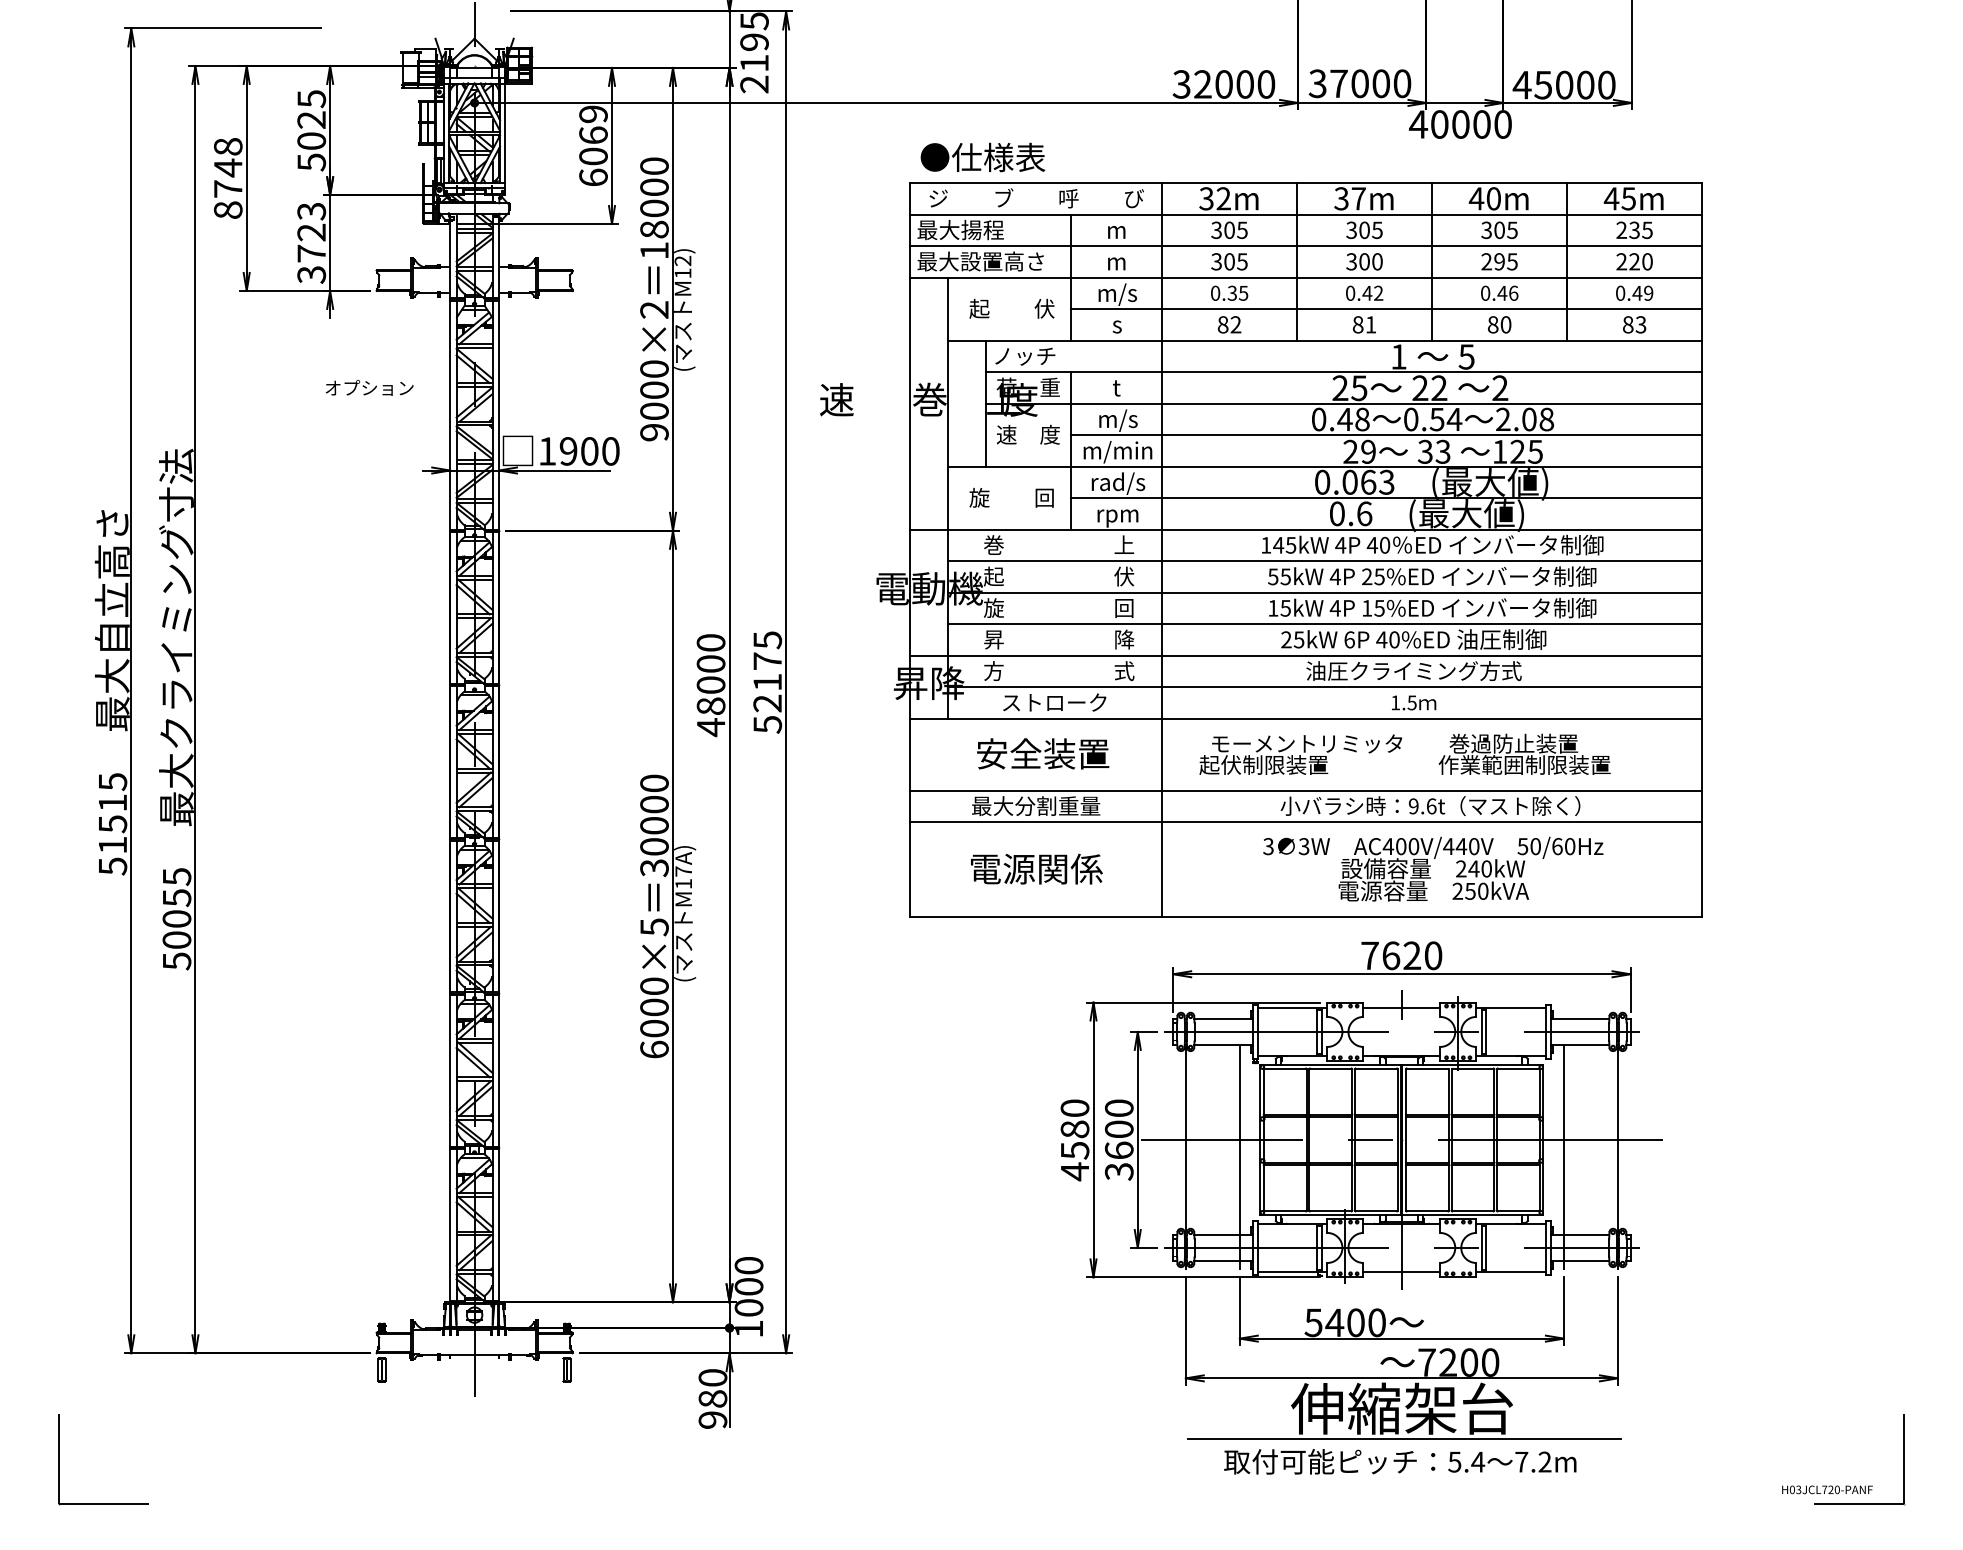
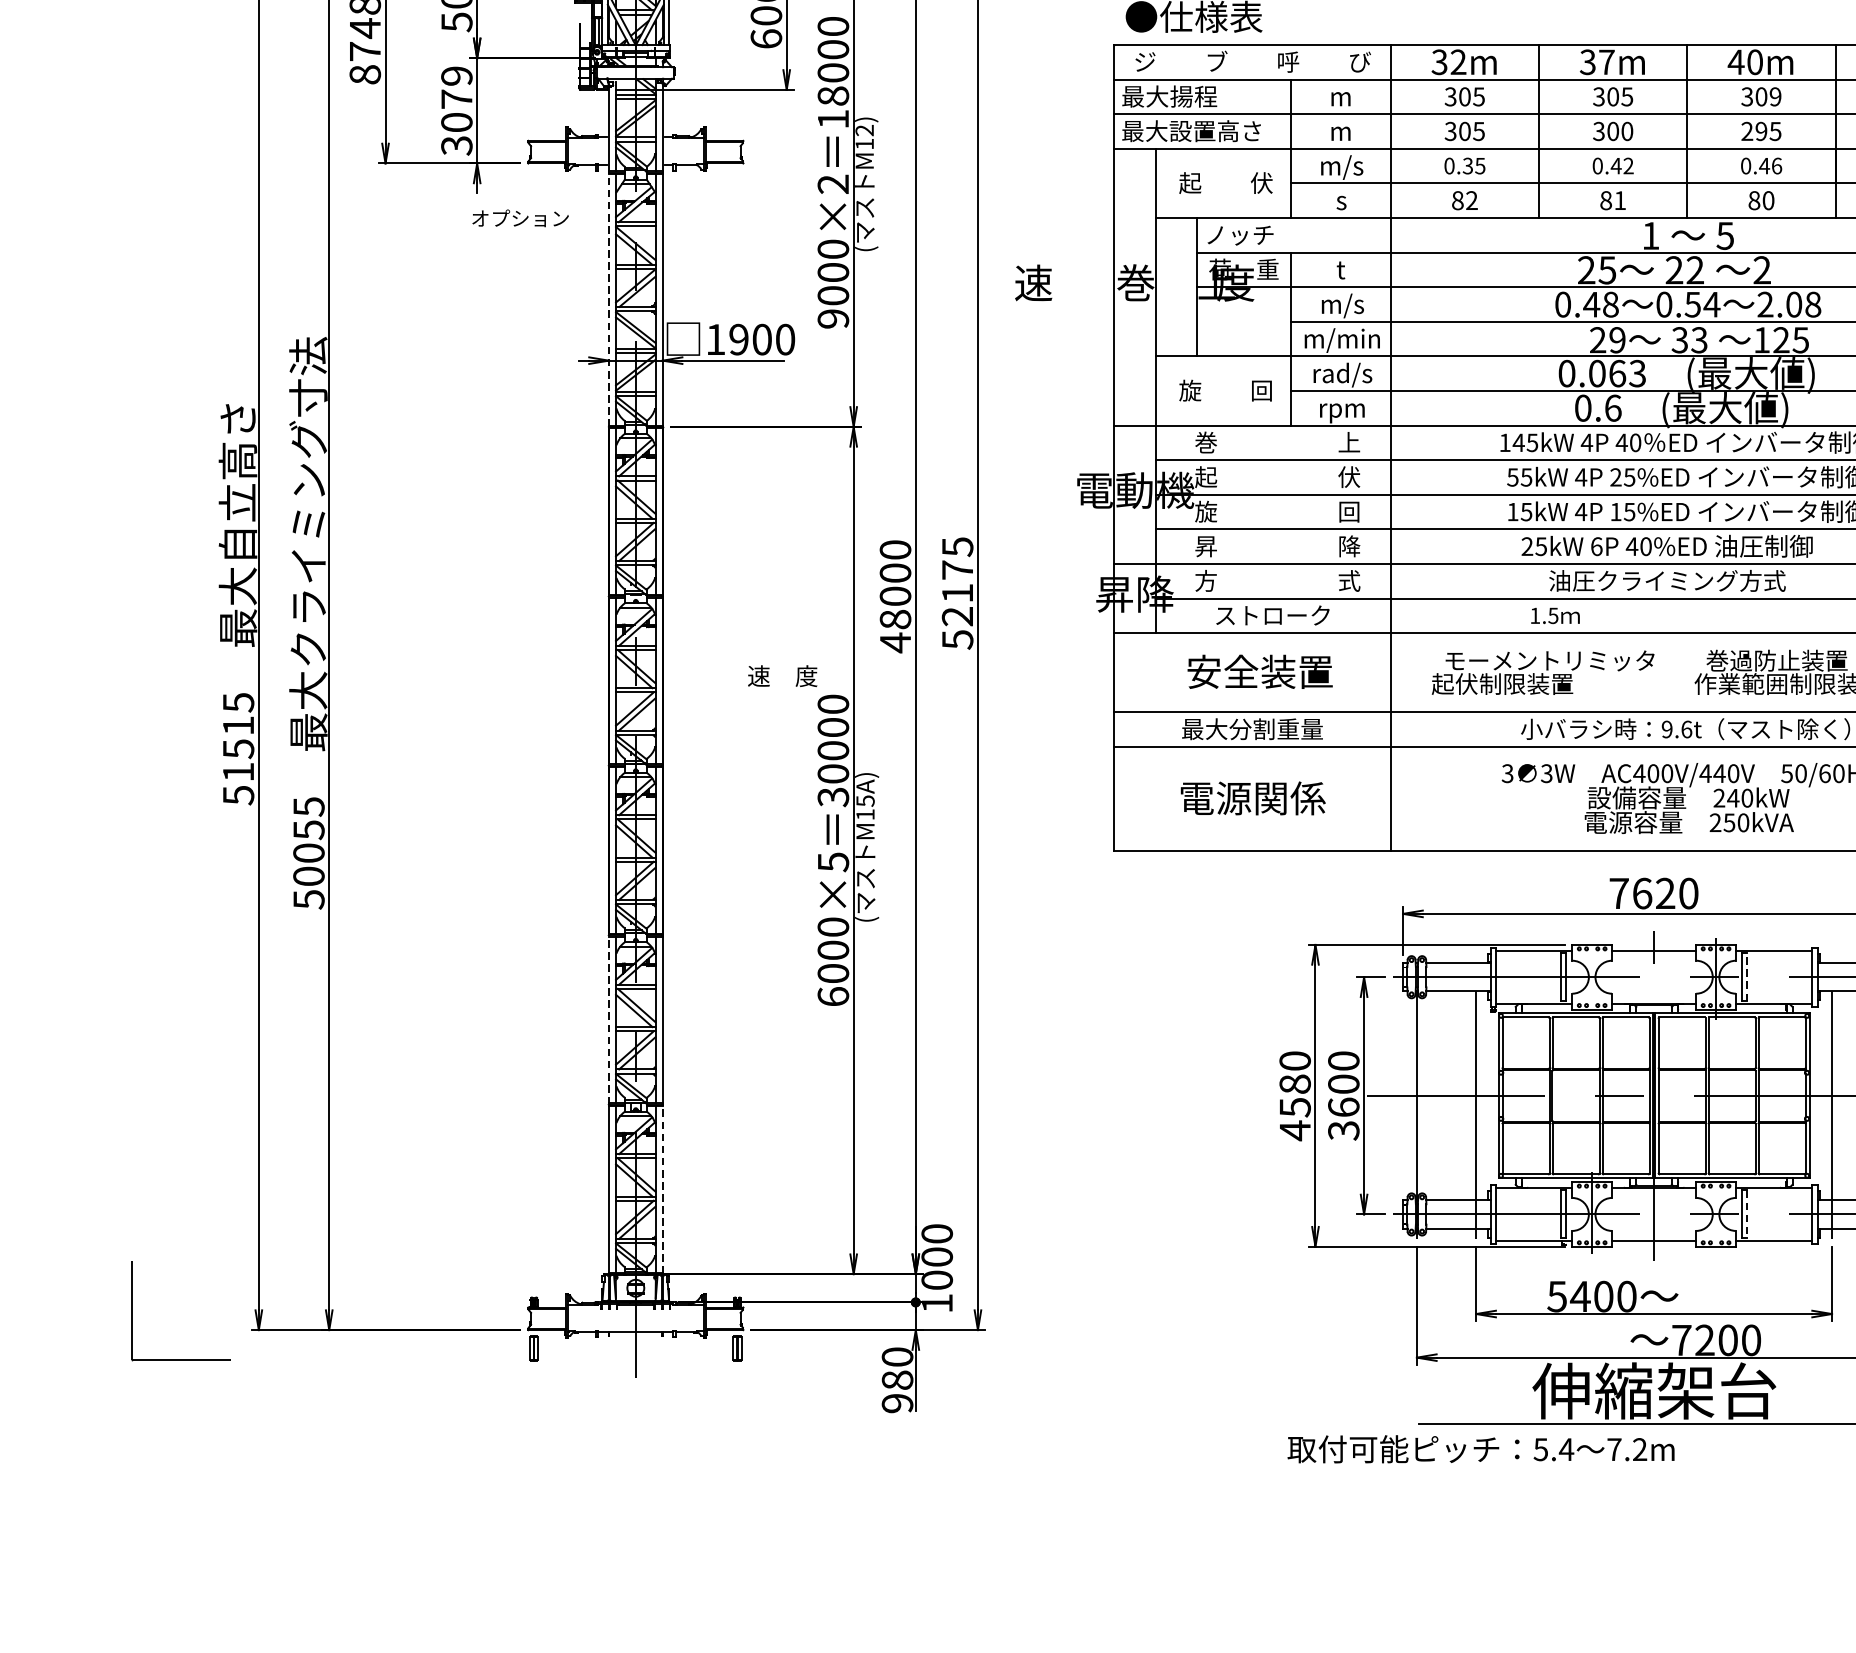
text: (1512, 229) -> (1775, 95), 305 -> 309
text: (311, 232) -> (456, 99), 3723 -> 3079
text: (369, 387) -> (520, 217), moved
line: (450, 415) -> (609, 300), solid -> dashed
text: (1028, 434) -> (782, 675), moved
text: (1414, 702) -> (1555, 615), moved
text: (683, 871) -> (865, 801), M17A) -> M15A)
line: (1486, 1031) -> (1747, 976), solid -> dashed
line: (450, 1070) -> (609, 1019), solid -> dashed
line: (499, 1224) -> (663, 1188), solid -> dashed
line: (1486, 1247) -> (1747, 1213), solid -> dashed
part: (59, 1459) -> (132, 1311), moved
text: (1400, 1461) -> (1481, 1448), moved

